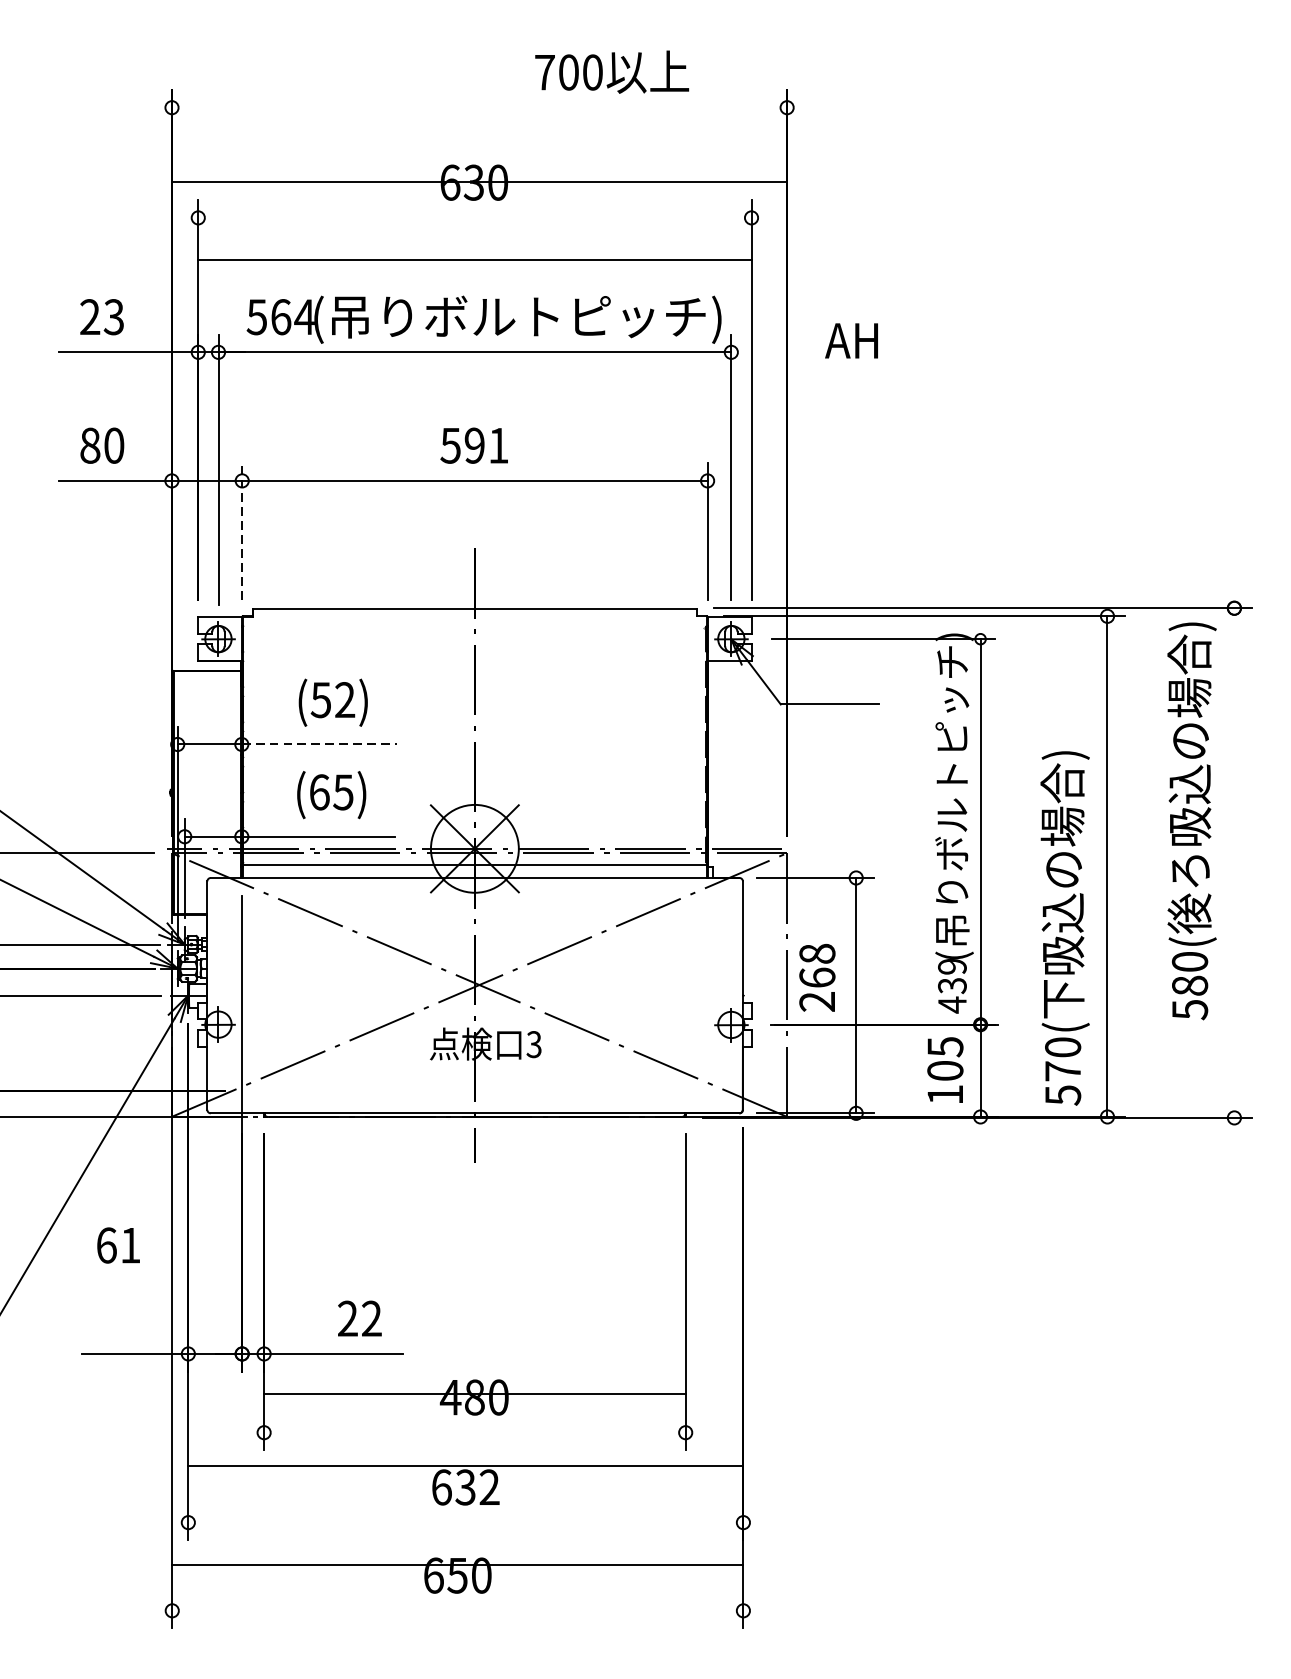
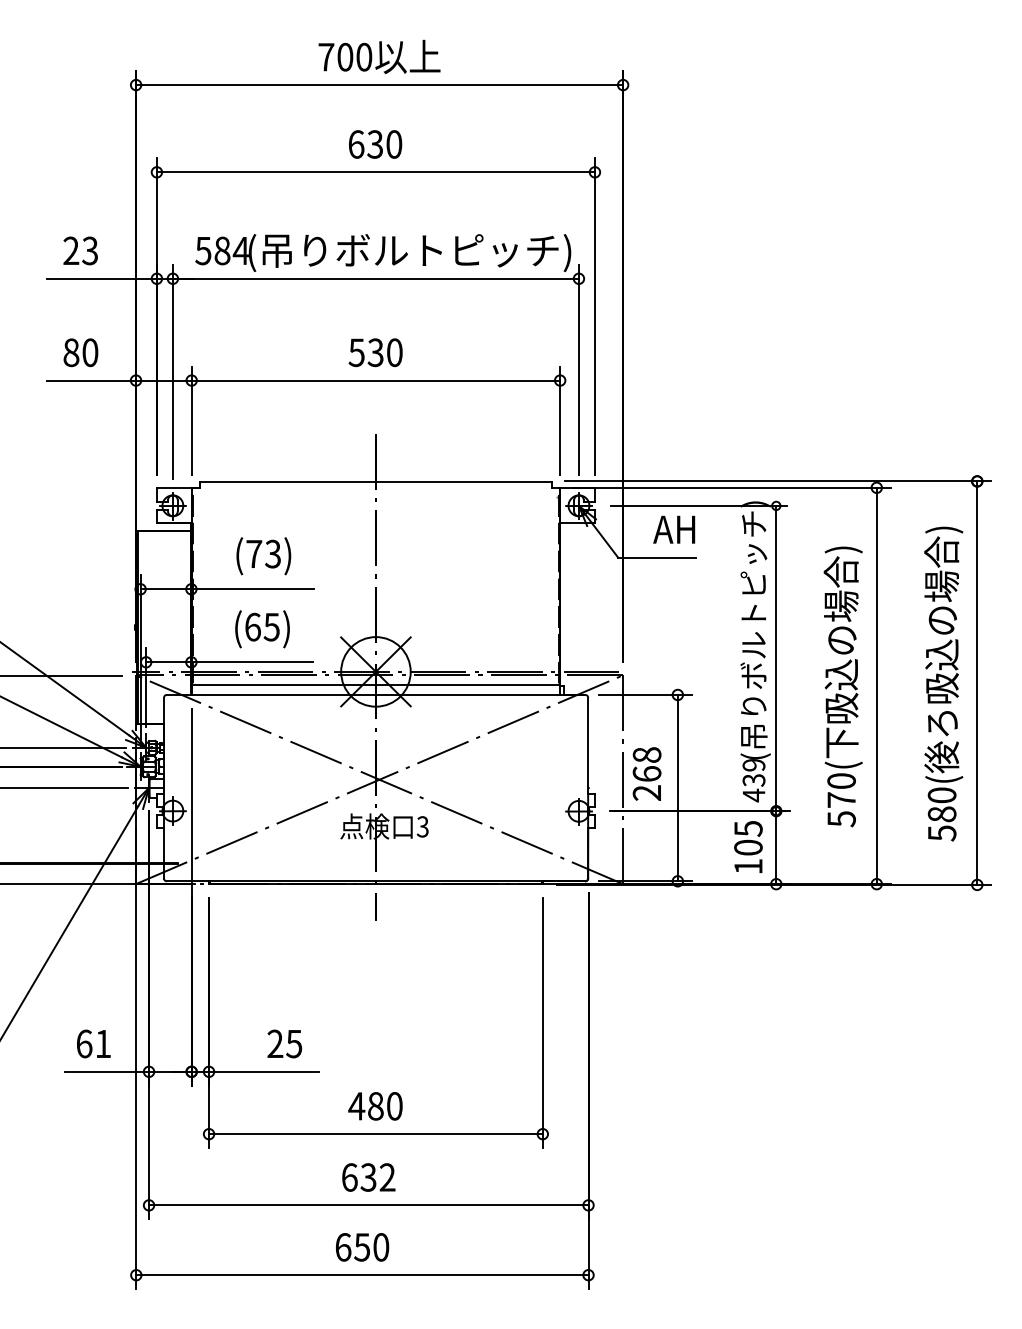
text: (612, 71) -> (379, 56), moved
line: (479, 182) -> (379, 85), moved
line: (474, 259) -> (375, 172), moved
text: (281, 316) -> (222, 250), 564 -> 584
text: (852, 340) -> (674, 529), moved
text: (485, 445) -> (384, 352), 591 -> 530
line: (241, 531) -> (191, 420), dashed -> solid
text: (332, 700) -> (263, 554), (52) -> (73)
line: (320, 744) -> (253, 589), dashed -> solid
text: (1191, 820) -> (943, 683), moved
line: (1234, 862) -> (977, 682), added
text: (1064, 927) -> (842, 686), moved
text: (118, 1244) -> (93, 1043), moved
text: (372, 1318) -> (294, 1043), 22 -> 25
line: (474, 1393) -> (375, 1134), moved
line: (465, 1465) -> (368, 1205), moved
line: (457, 1565) -> (362, 1275), moved

